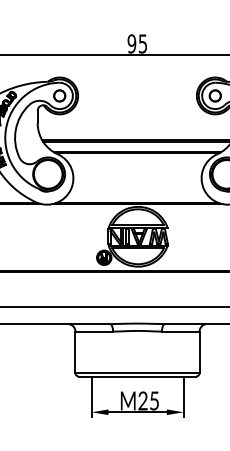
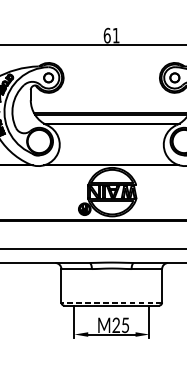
text: (136, 43) -> (110, 35), 95 -> 61
line: (137, 372) -> (111, 302), solid -> dashed

